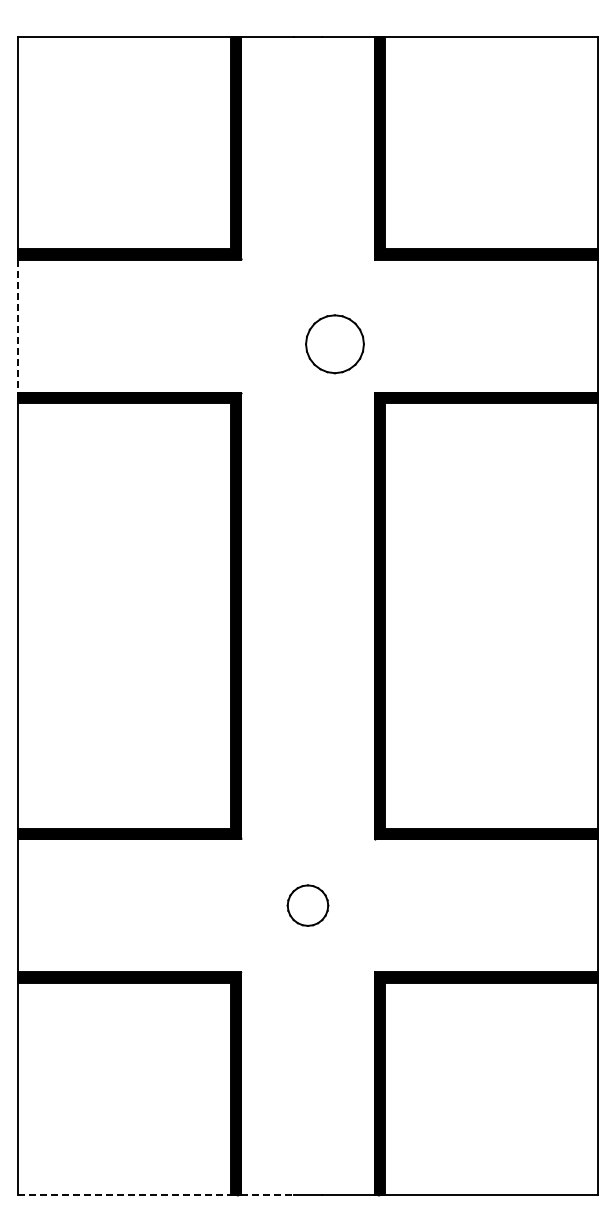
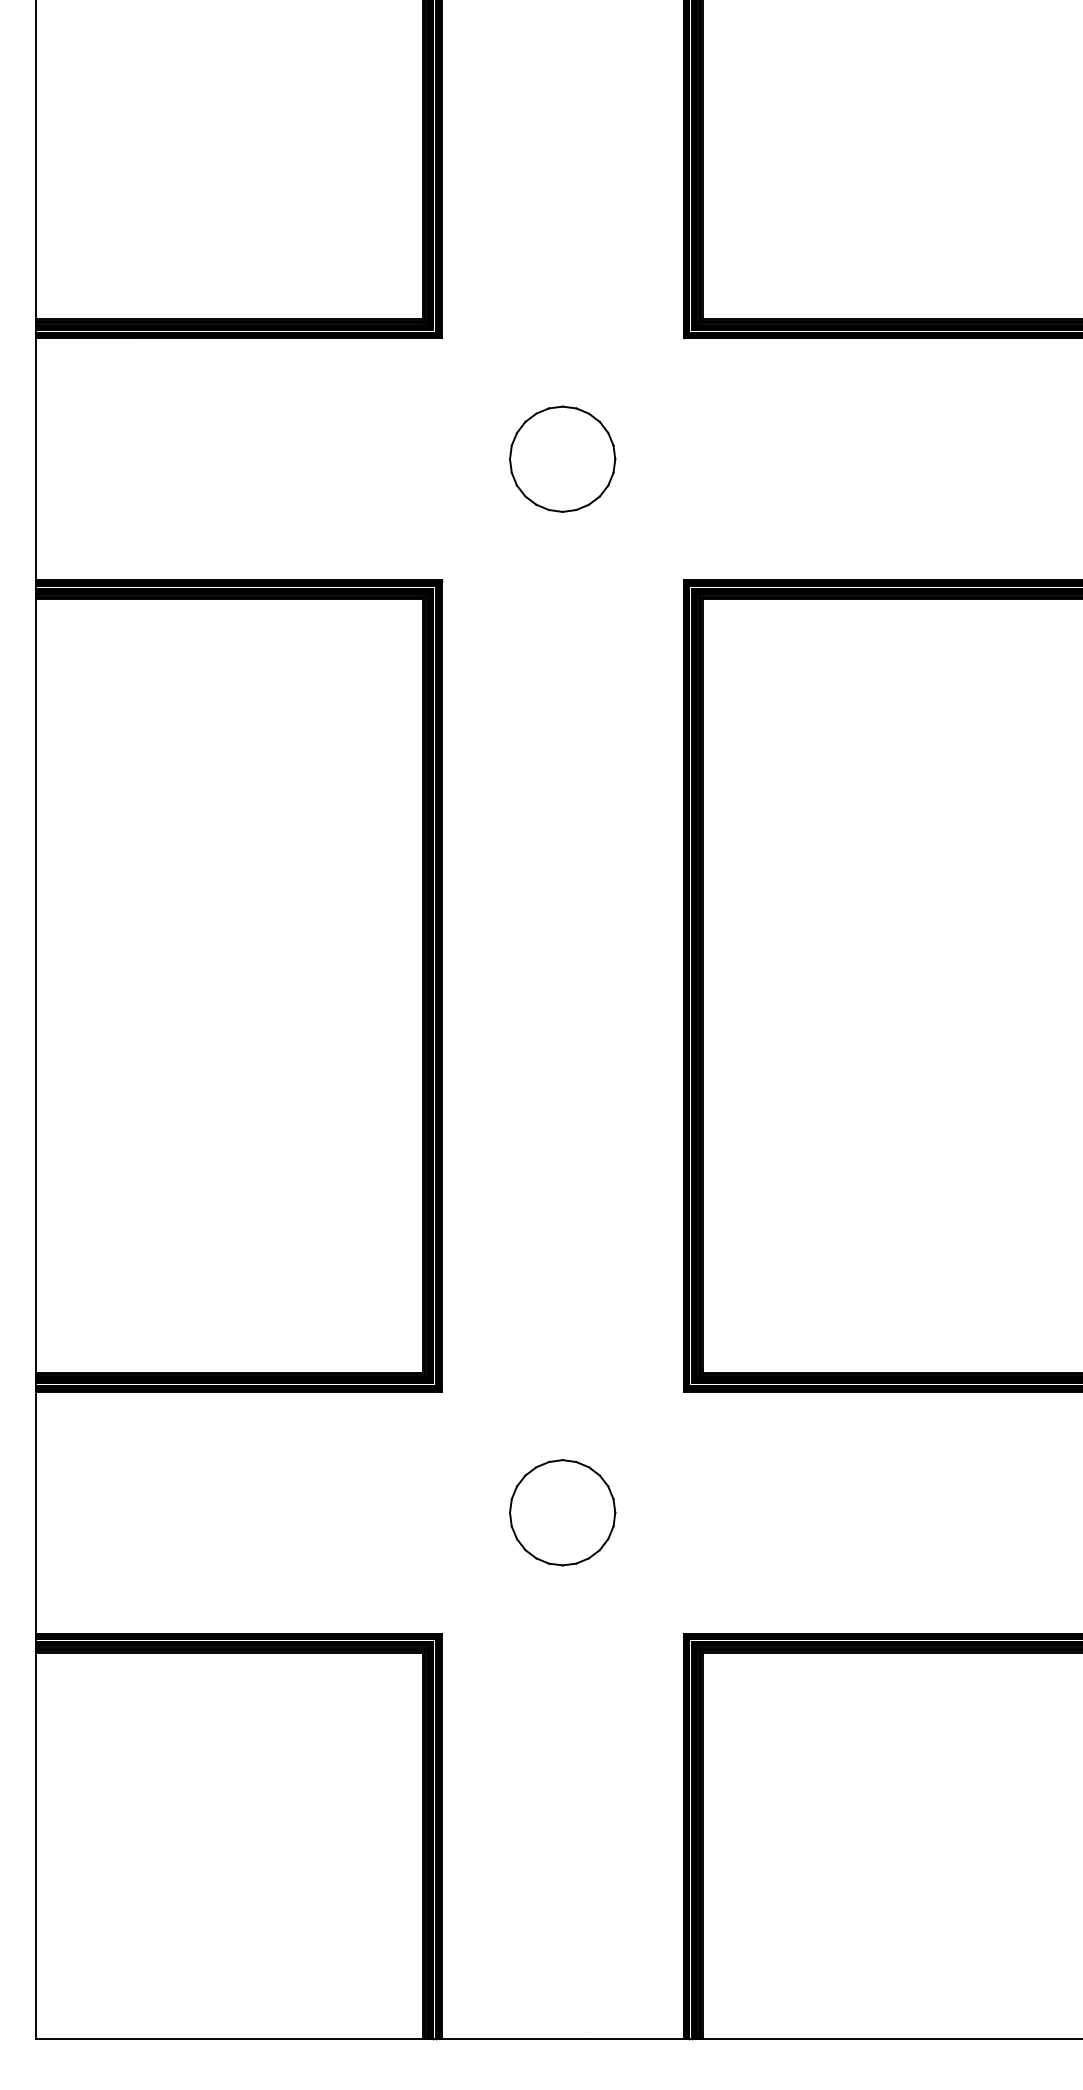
line: (18, 326) -> (36, 459), dashed -> solid
part: (334, 344) -> (561, 459), moved
part: (307, 905) -> (561, 1512), size x1.43
line: (125, 1195) -> (230, 2039), dashed -> solid
line: (267, 1195) -> (489, 2039), dashed -> solid

